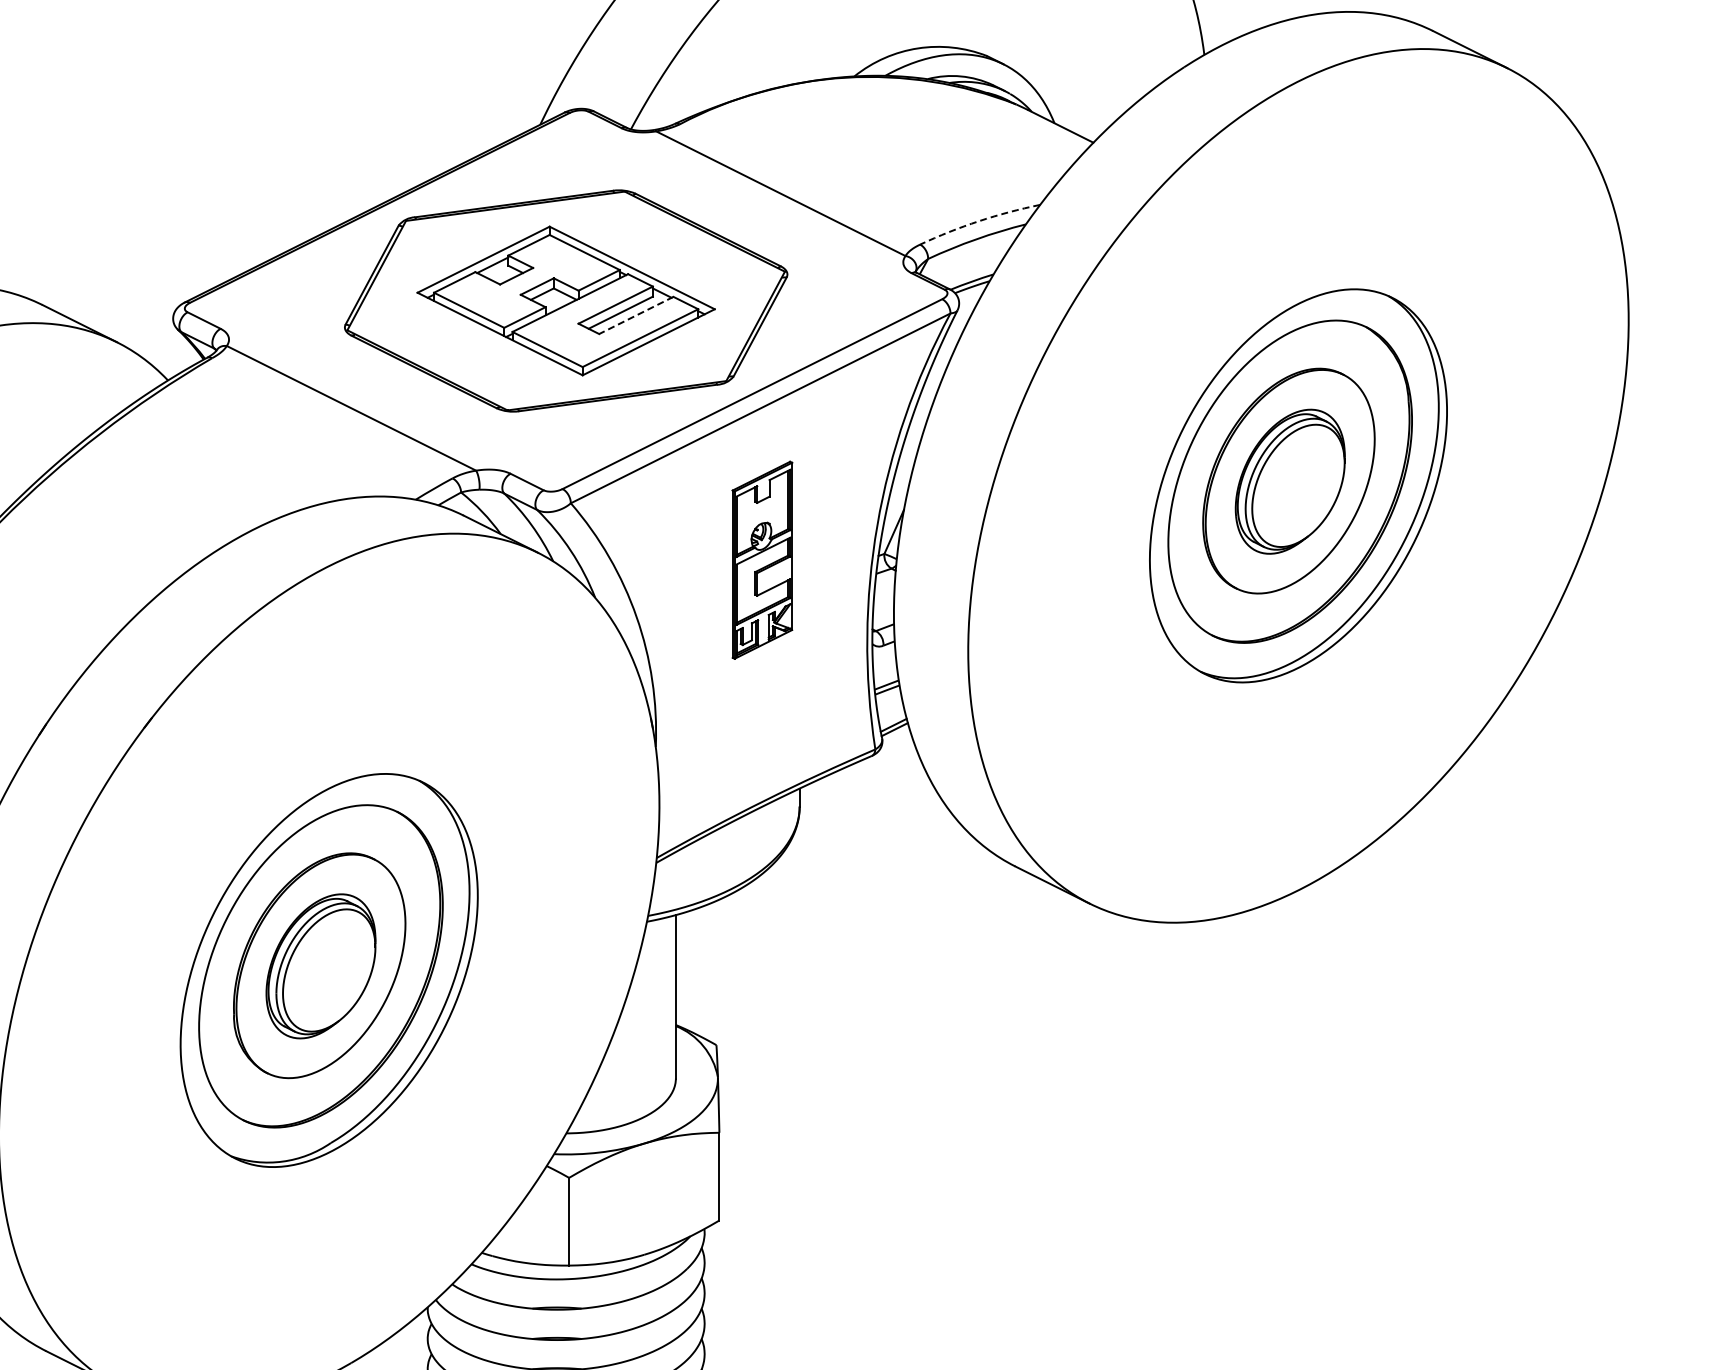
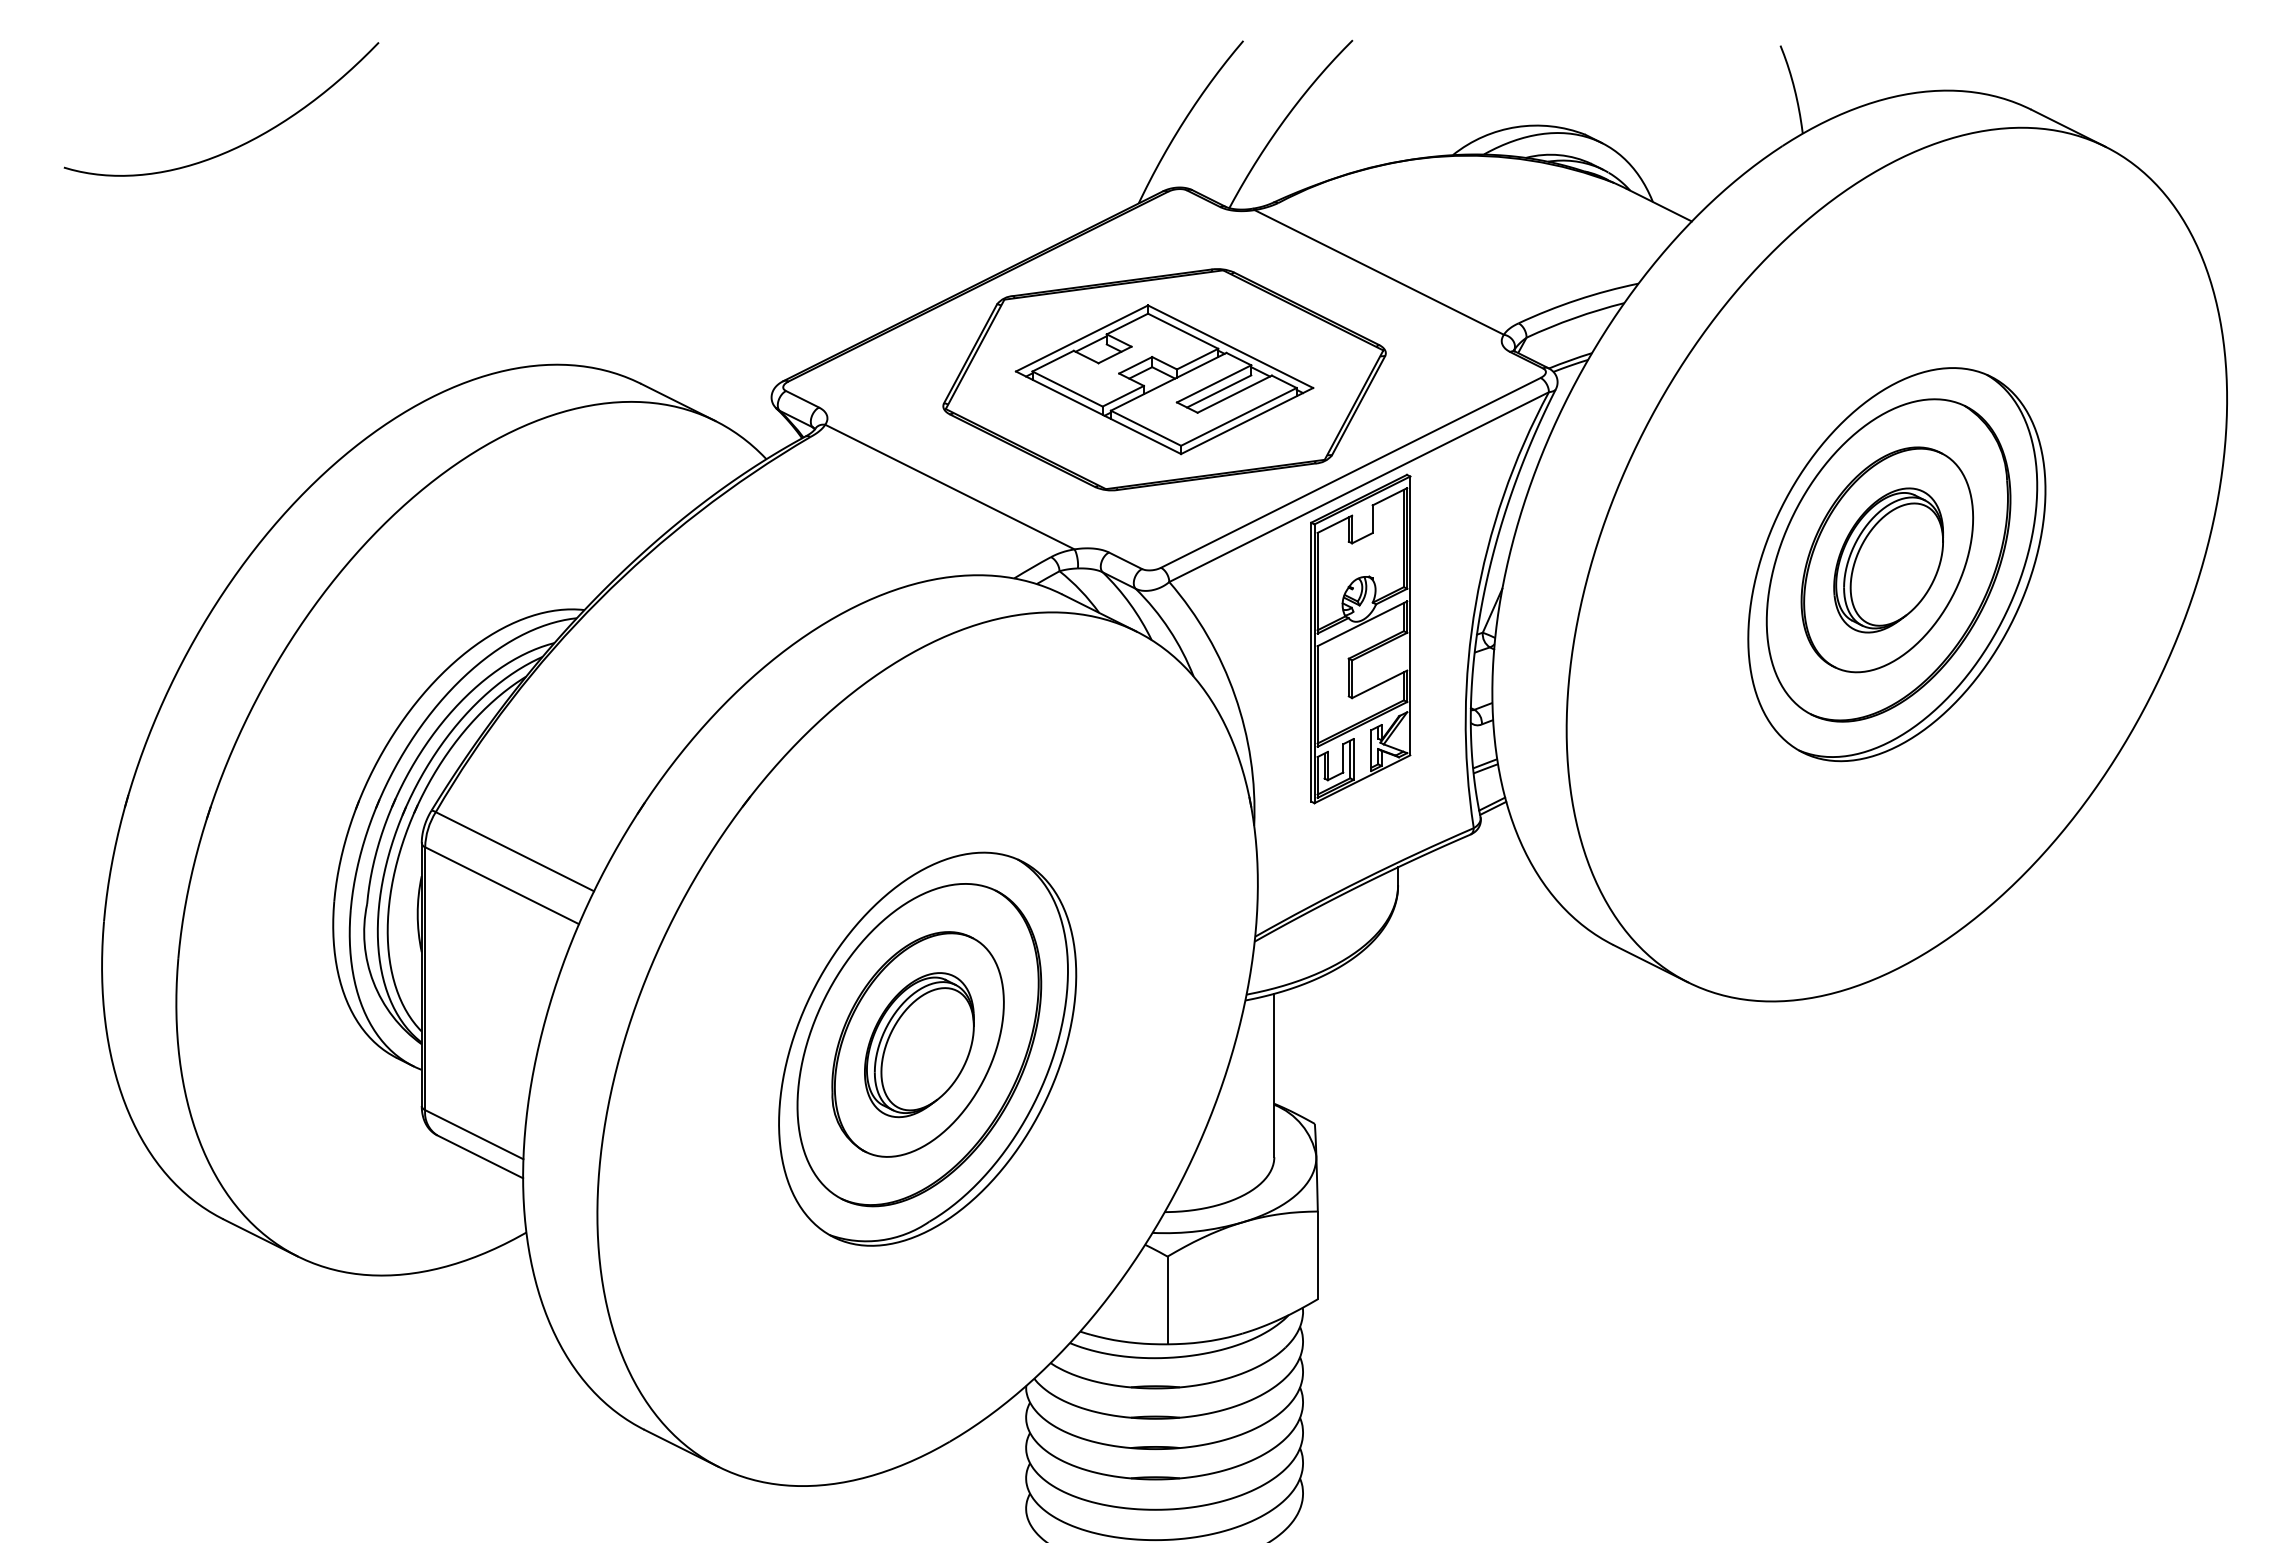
arc: (979, 220) -> (1577, 299), dashed -> solid
line: (636, 315) -> (1234, 394), dashed -> solid
part: (762, 559) -> (1360, 638), size x1.67

